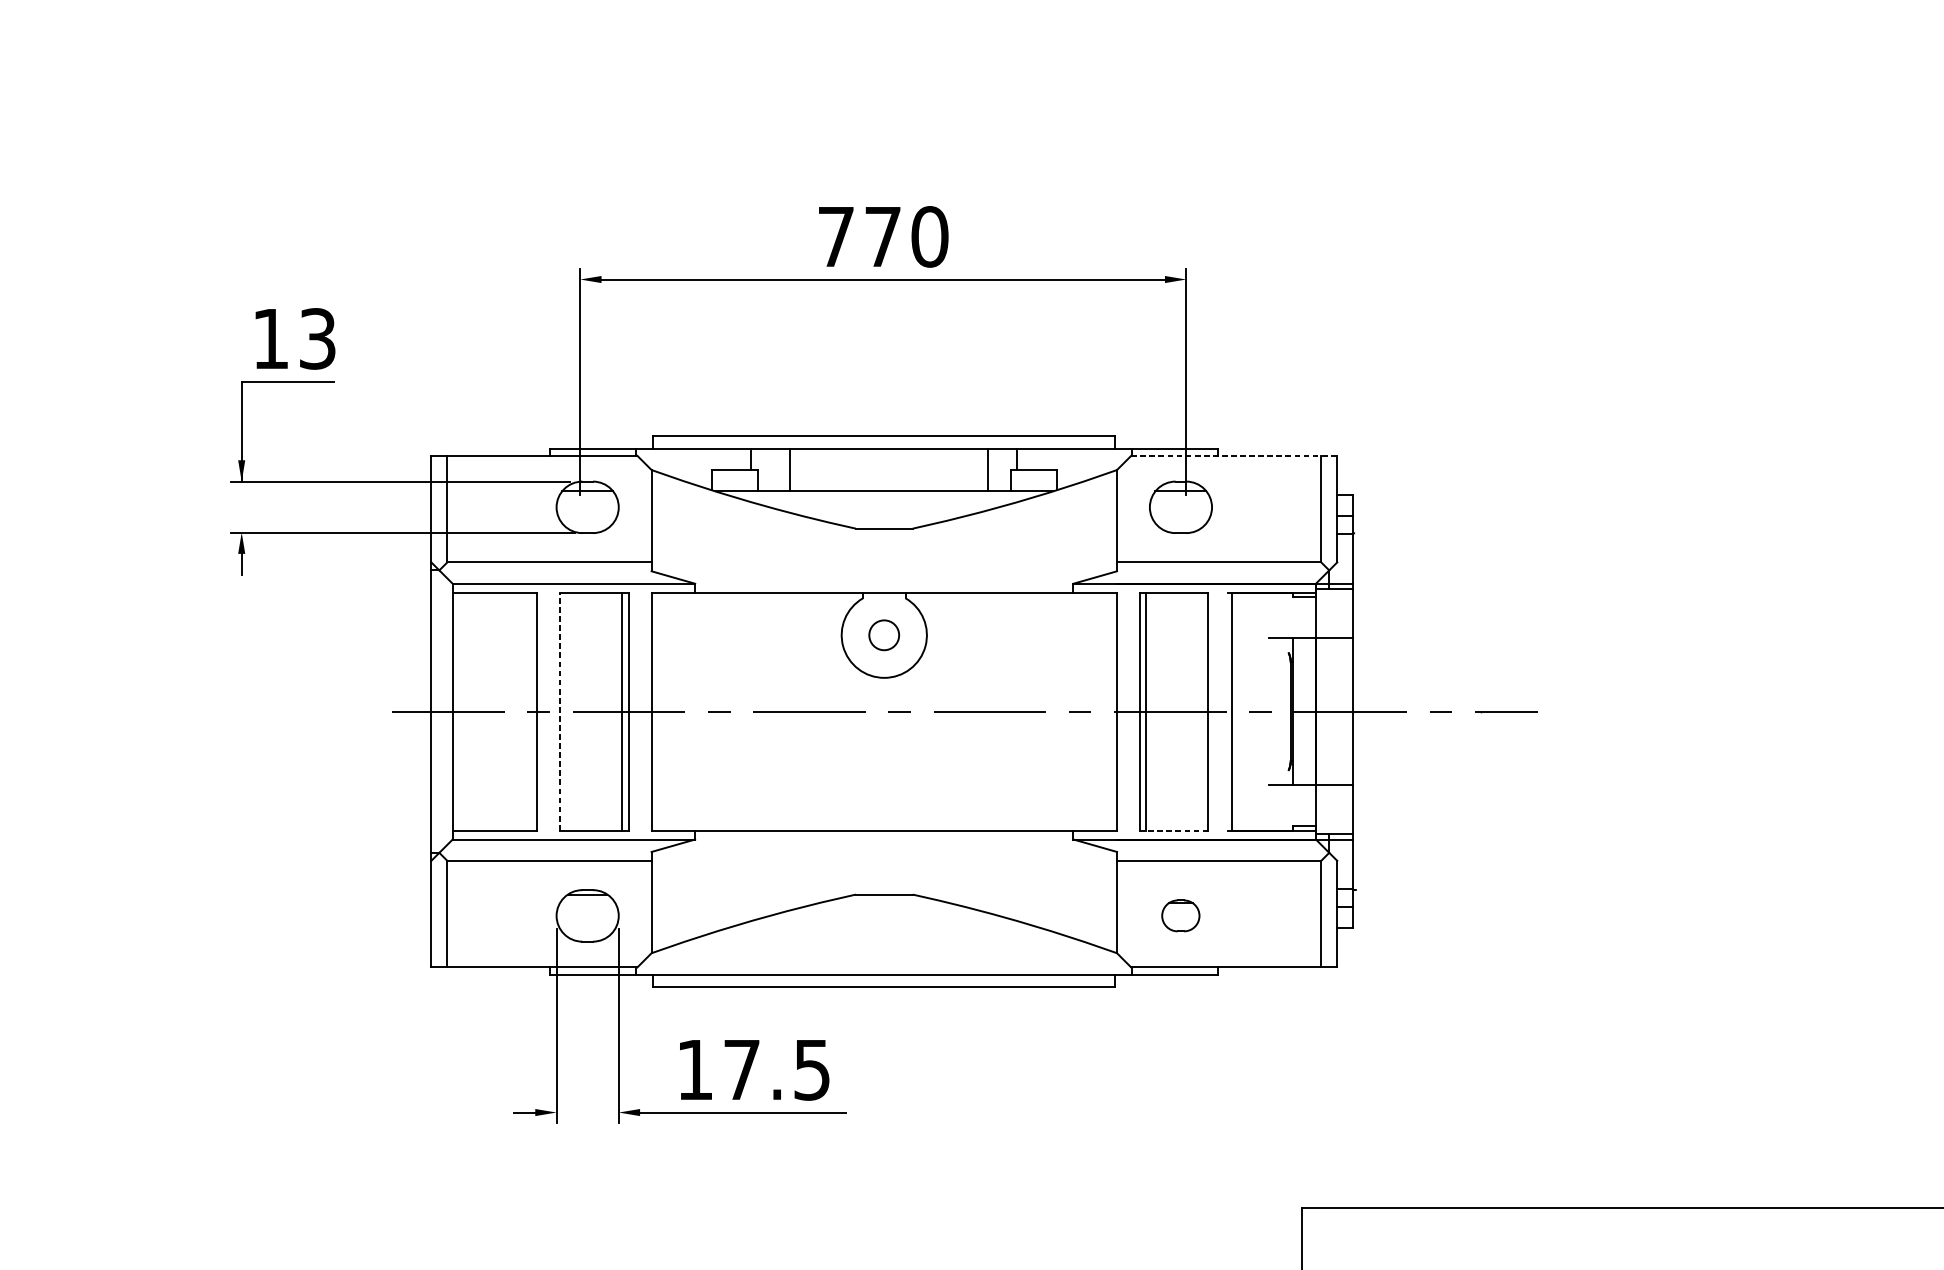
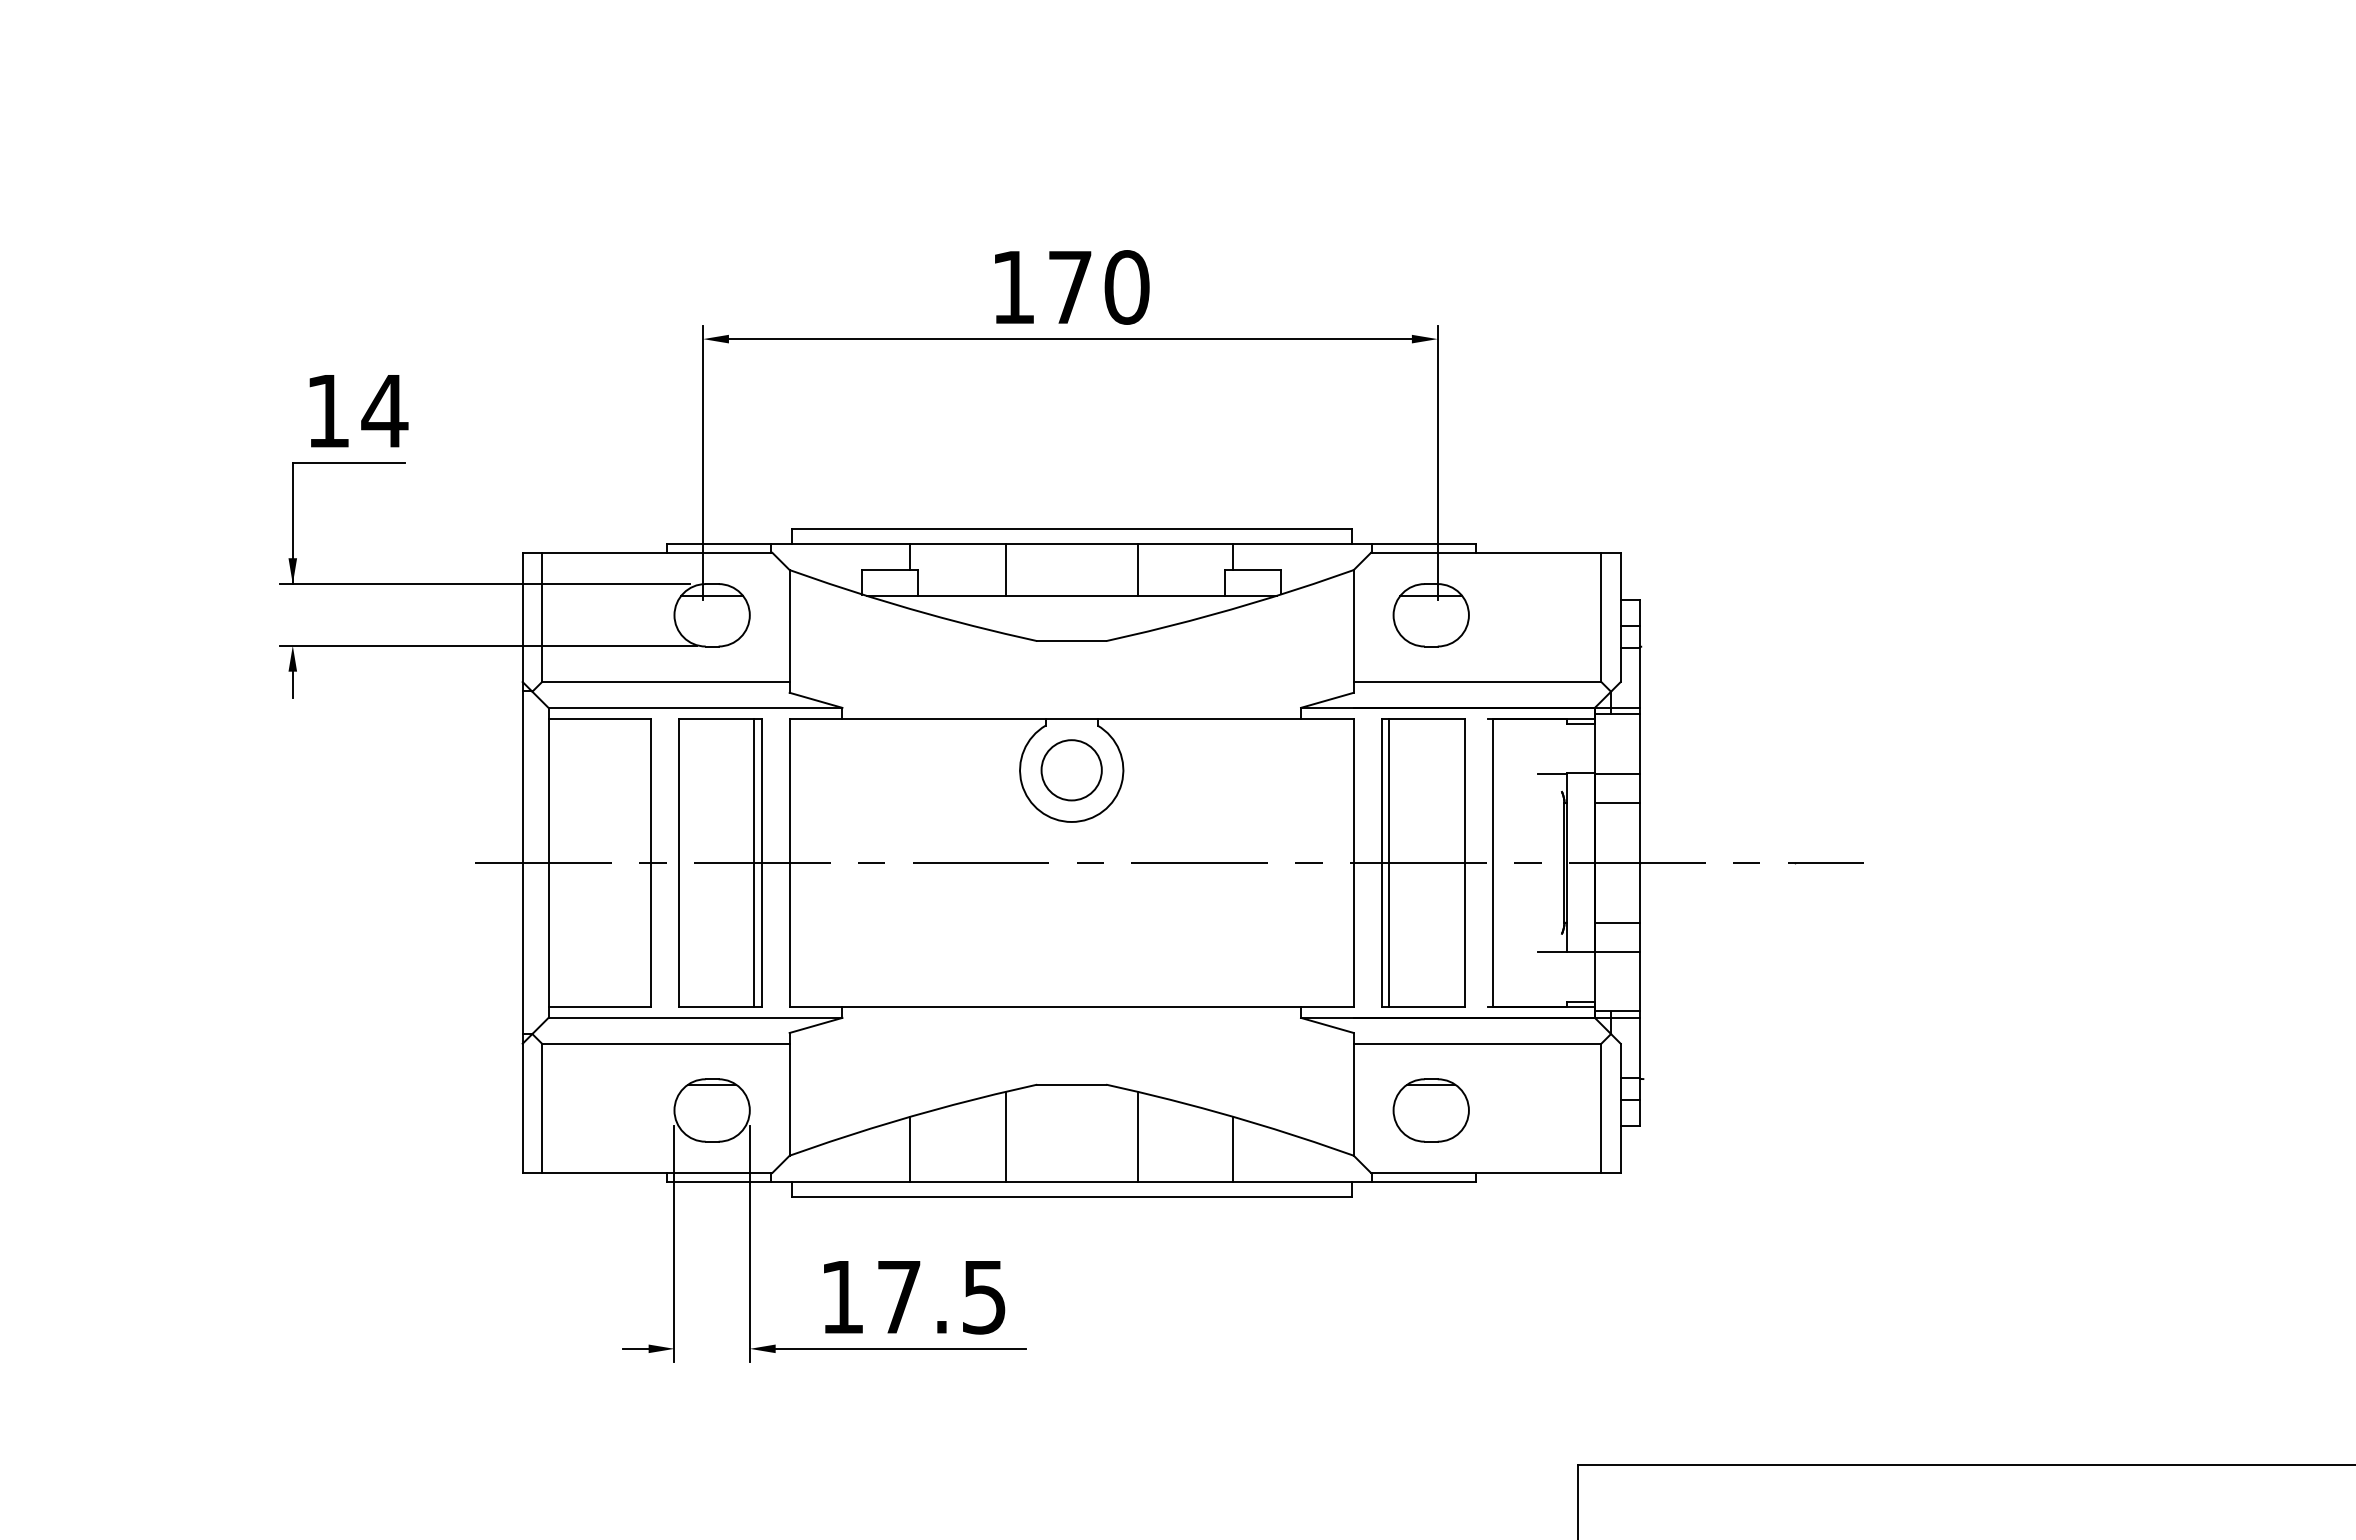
text: (836, 236) -> (1013, 287), 770 -> 170
text: (317, 338) -> (384, 410), 13 -> 14
line: (1233, 455) -> (1495, 552), dashed -> solid
line: (790, 469) -> (1005, 569), moved
line: (988, 469) -> (1137, 569), moved
circle: (884, 635) -> (1071, 770), size x1.67
line: (1334, 662) -> (1617, 803), added
line: (559, 711) -> (678, 862), dashed -> solid
line: (1334, 760) -> (1617, 922), added
line: (1173, 830) -> (1422, 1007), dashed -> solid
part: (1180, 915) -> (1430, 1110), size x1.67
line: (829, 937) -> (1005, 1136), added
line: (938, 937) -> (1137, 1136), added
line: (751, 947) -> (910, 1148), added
line: (1017, 947) -> (1233, 1148), added

